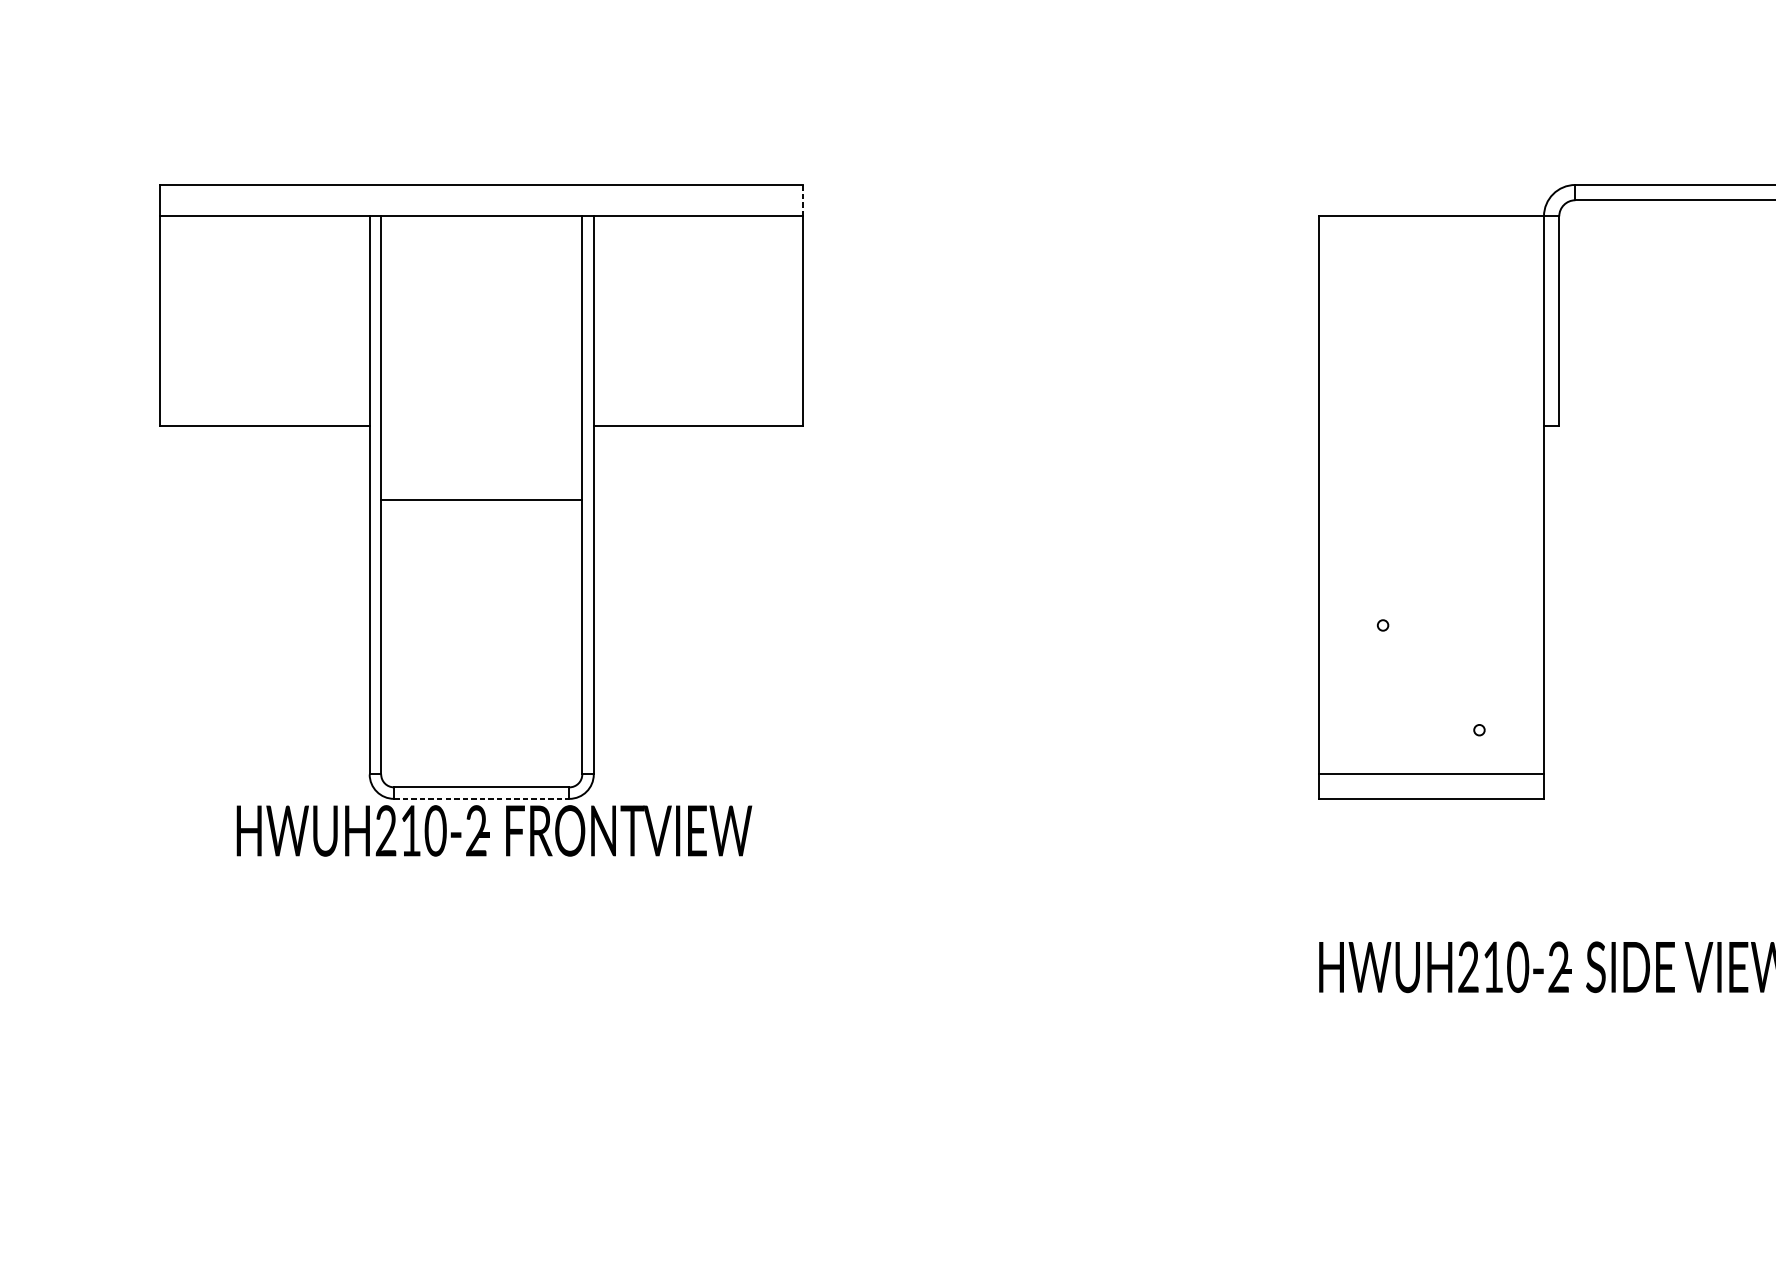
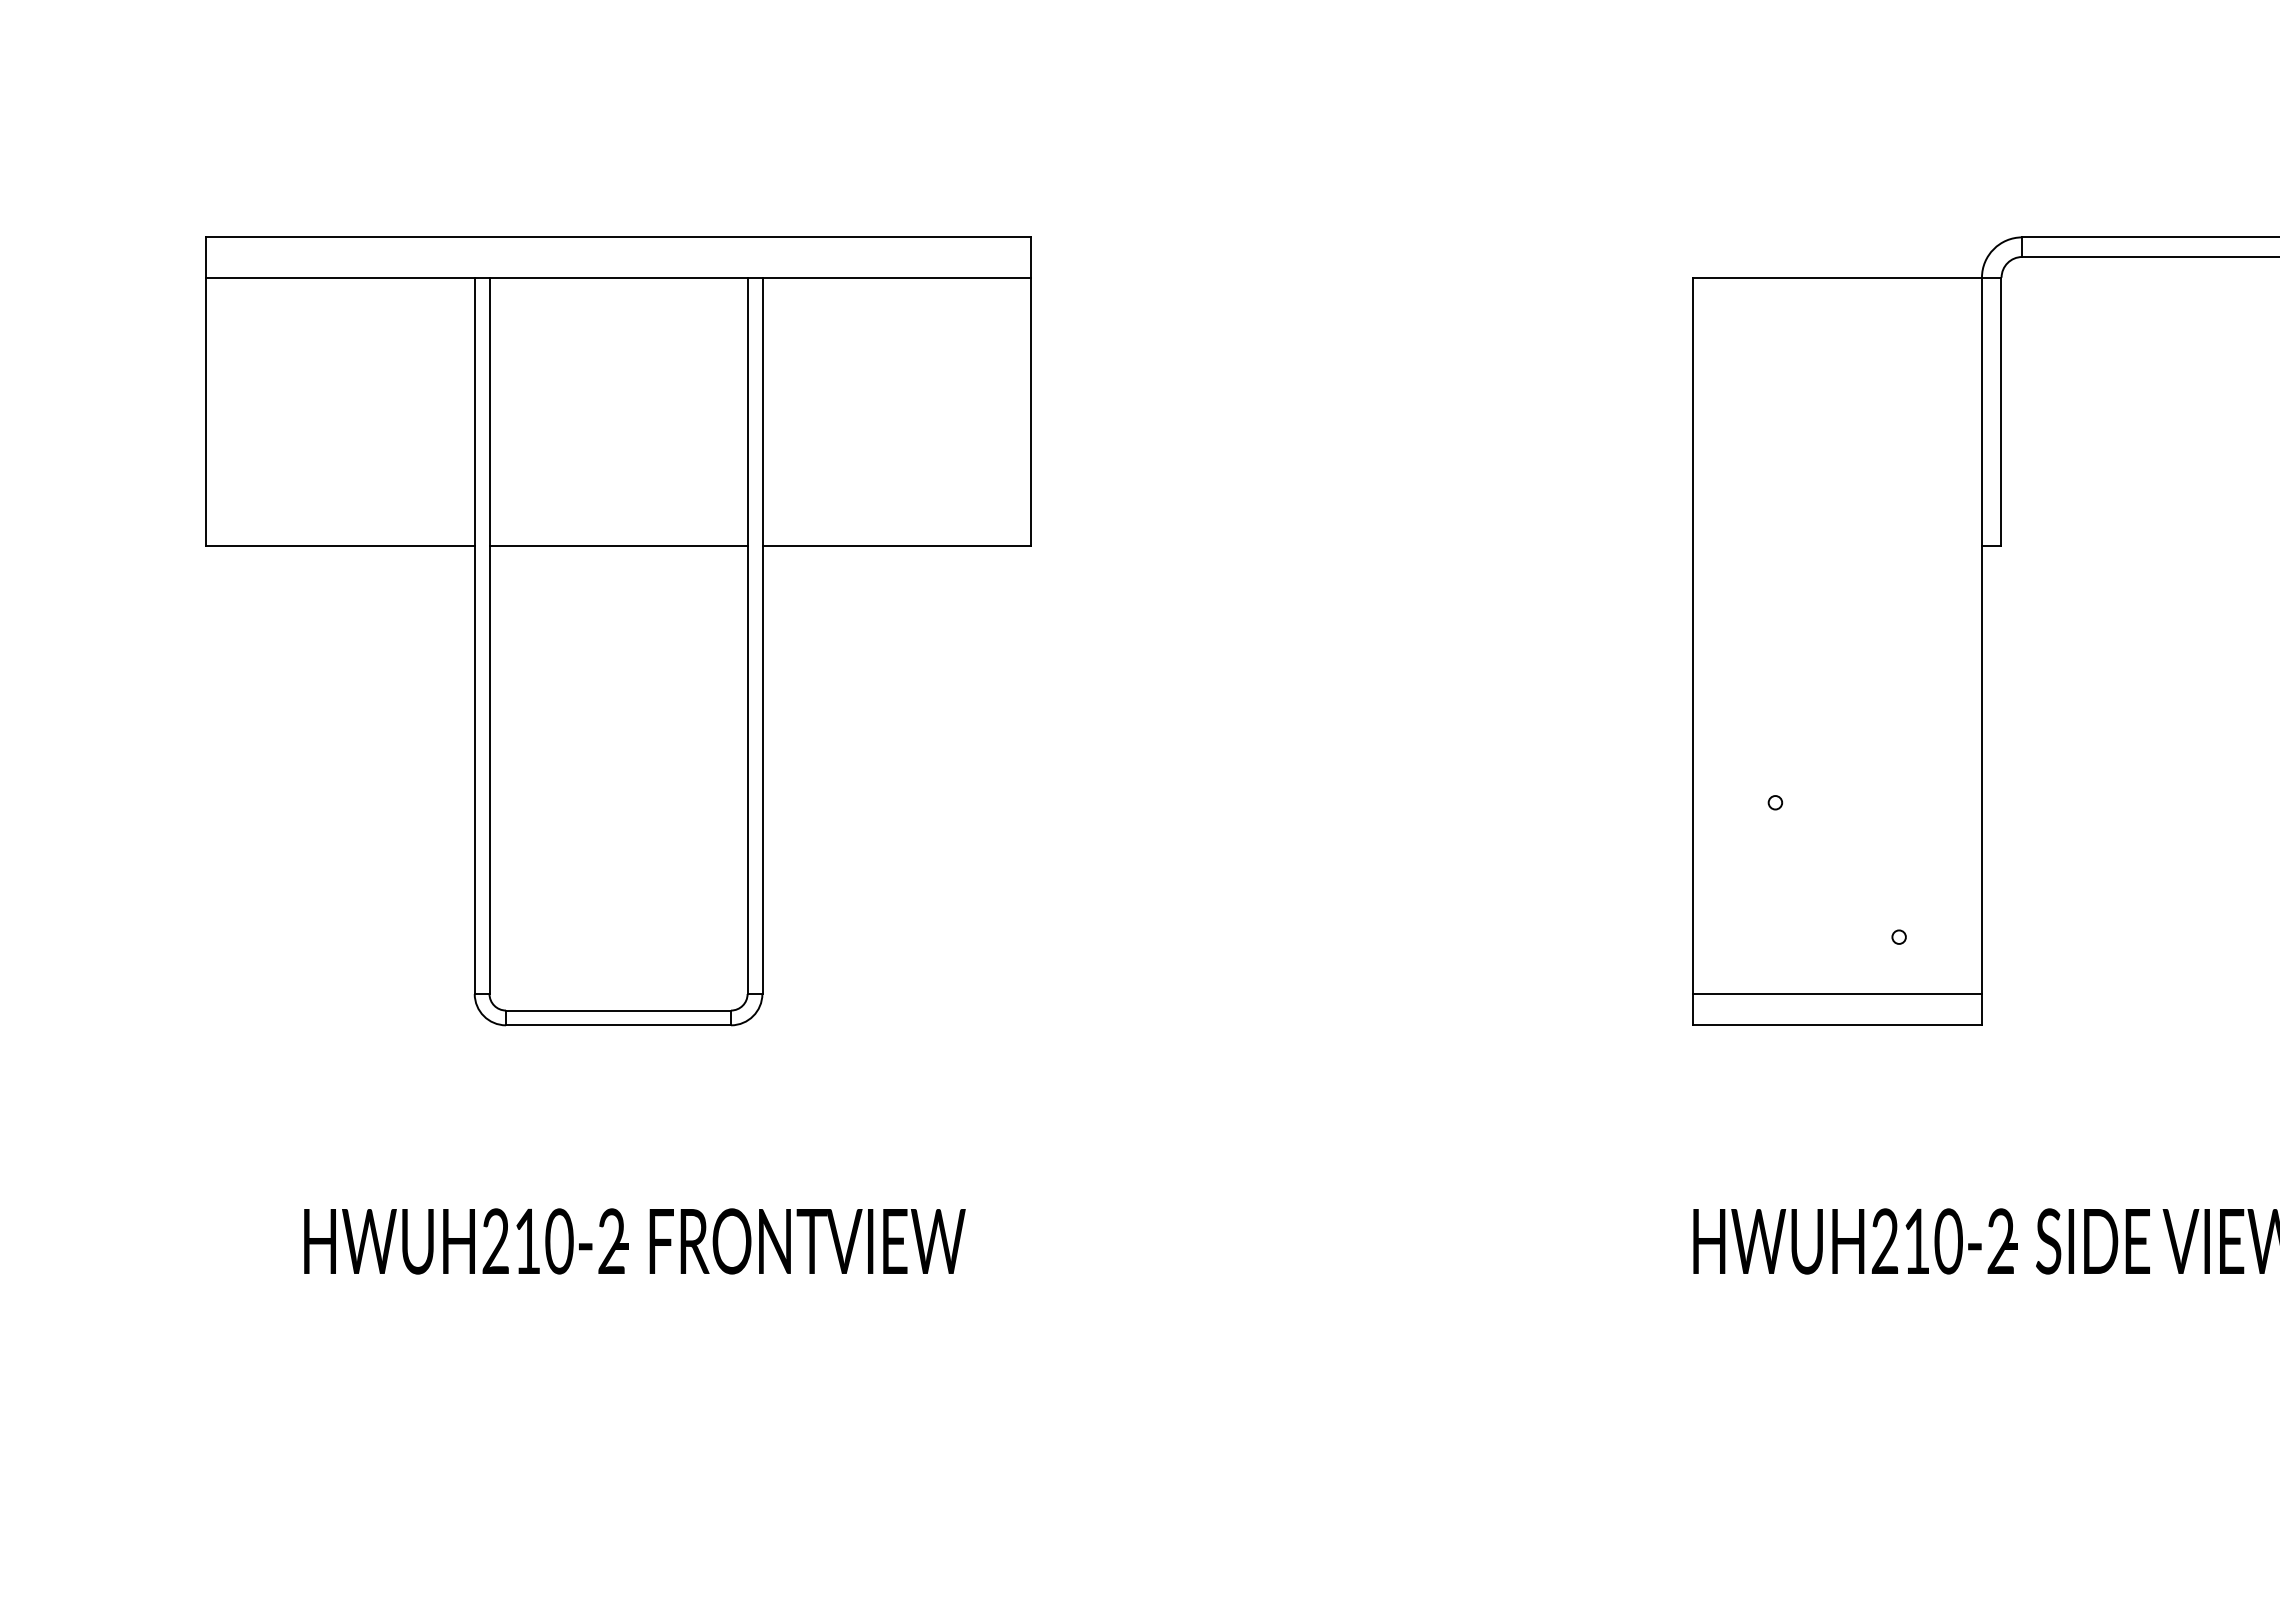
line: (803, 200) -> (1031, 257), dashed -> solid
line: (481, 500) -> (618, 546), moved
line: (481, 799) -> (618, 1025), dashed -> solid
text: (494, 830) -> (634, 1241), moved

